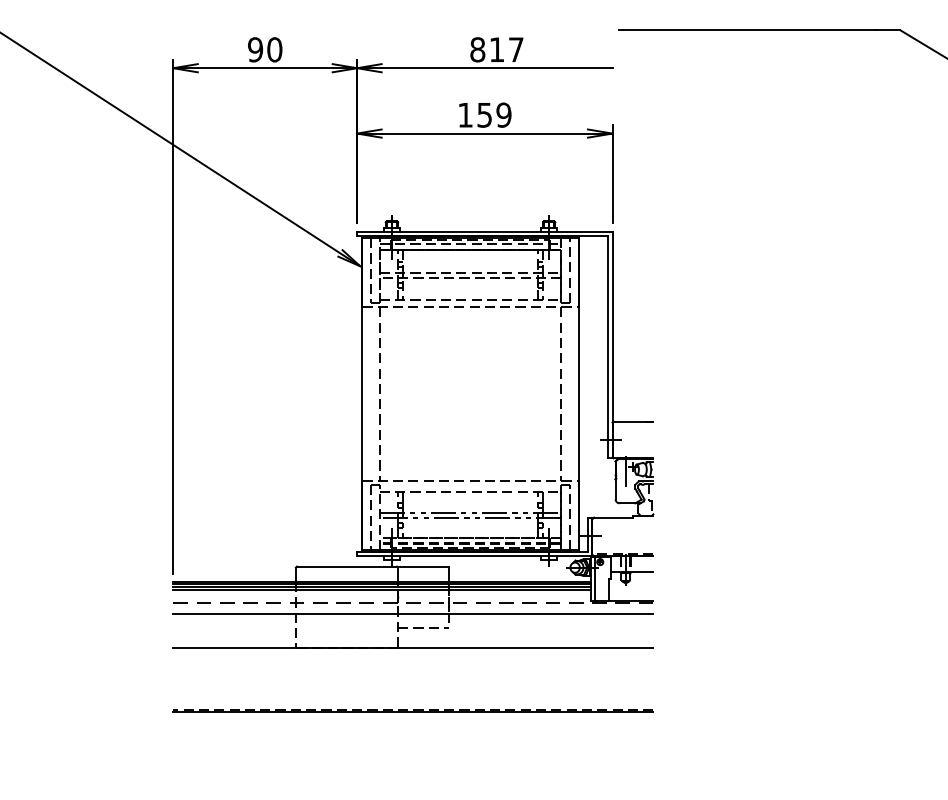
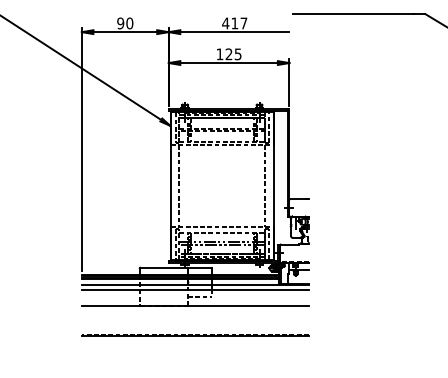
text: (477, 49) -> (225, 23), 817 -> 417
text: (494, 115) -> (233, 54), 159 -> 125
line: (413, 602) -> (195, 284), dashed -> solid

